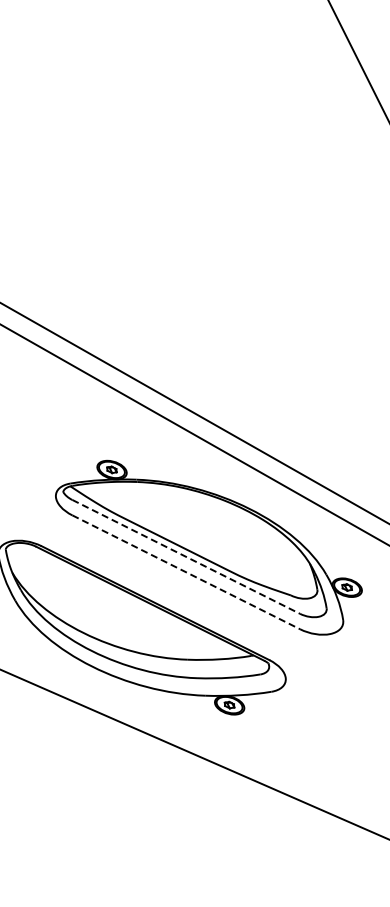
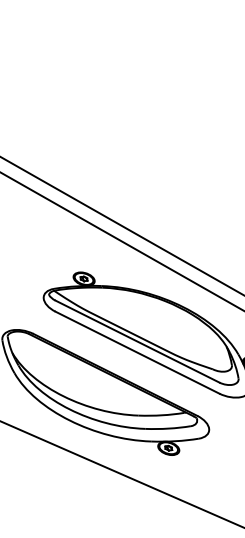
line: (186, 557) -> (137, 342), dashed -> solid
line: (186, 572) -> (137, 352), dashed -> solid

